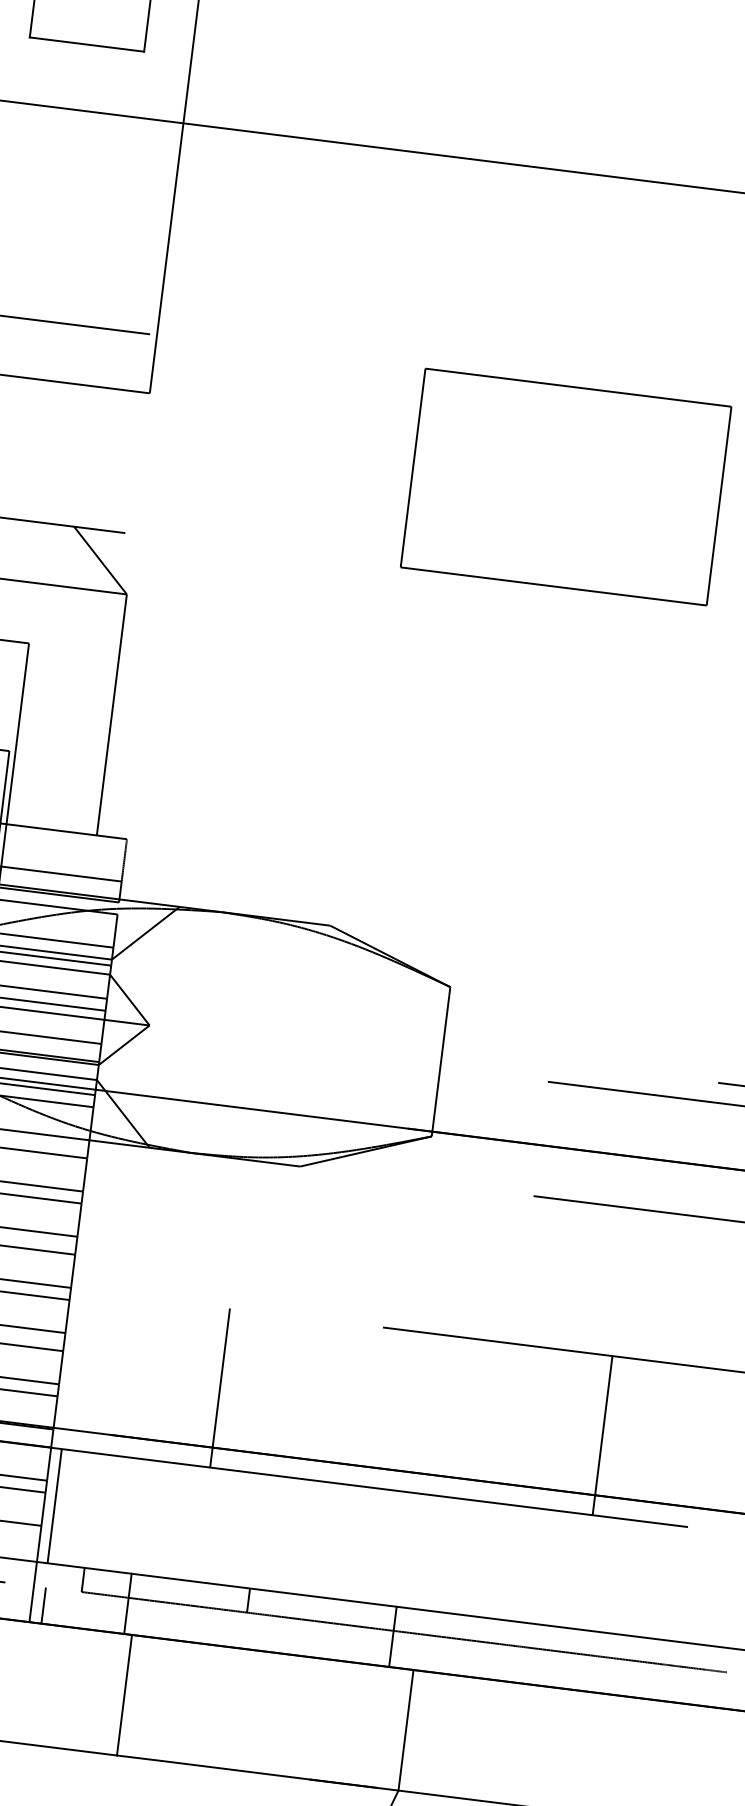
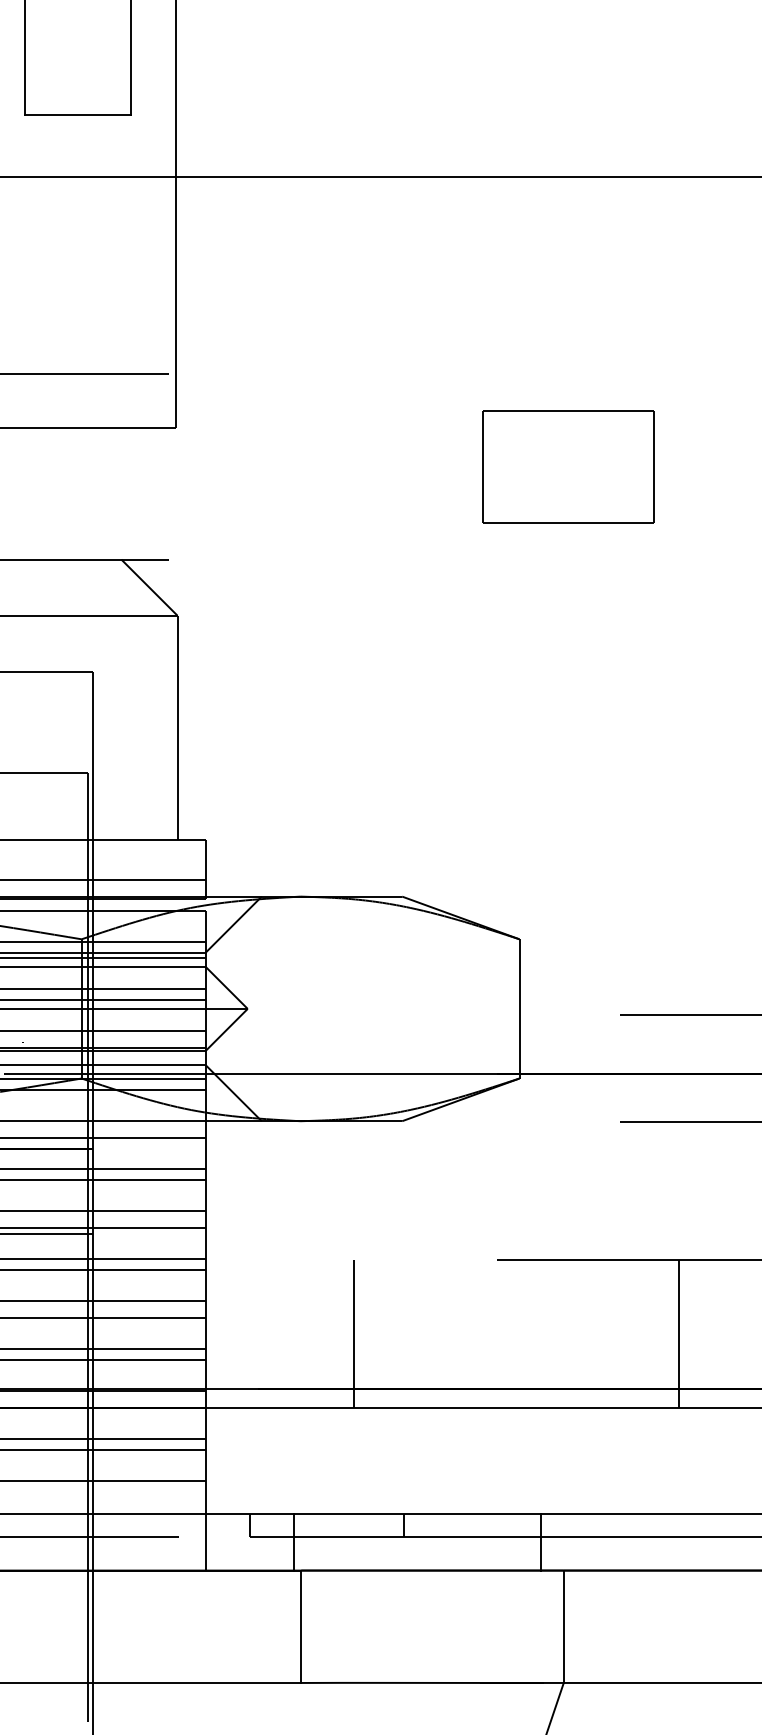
part: (566, 486) -> (568, 466), size x0.6
line: (602, 1435) -> (678, 1333), moved
line: (54, 1505) -> (215, 1460), removed
line: (43, 1605) -> (216, 1553), removed

